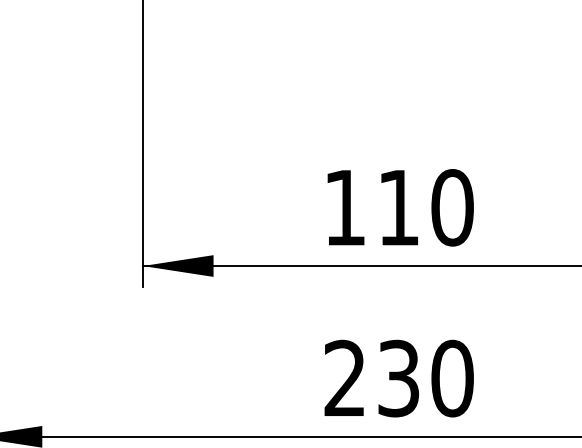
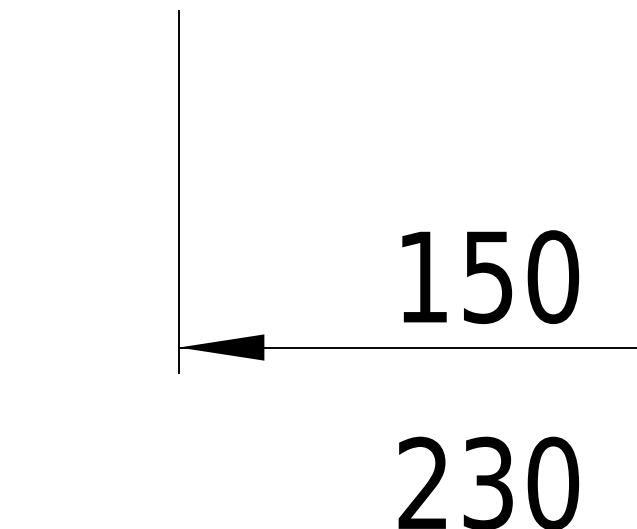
text: (398, 208) -> (487, 277), 110 -> 150

